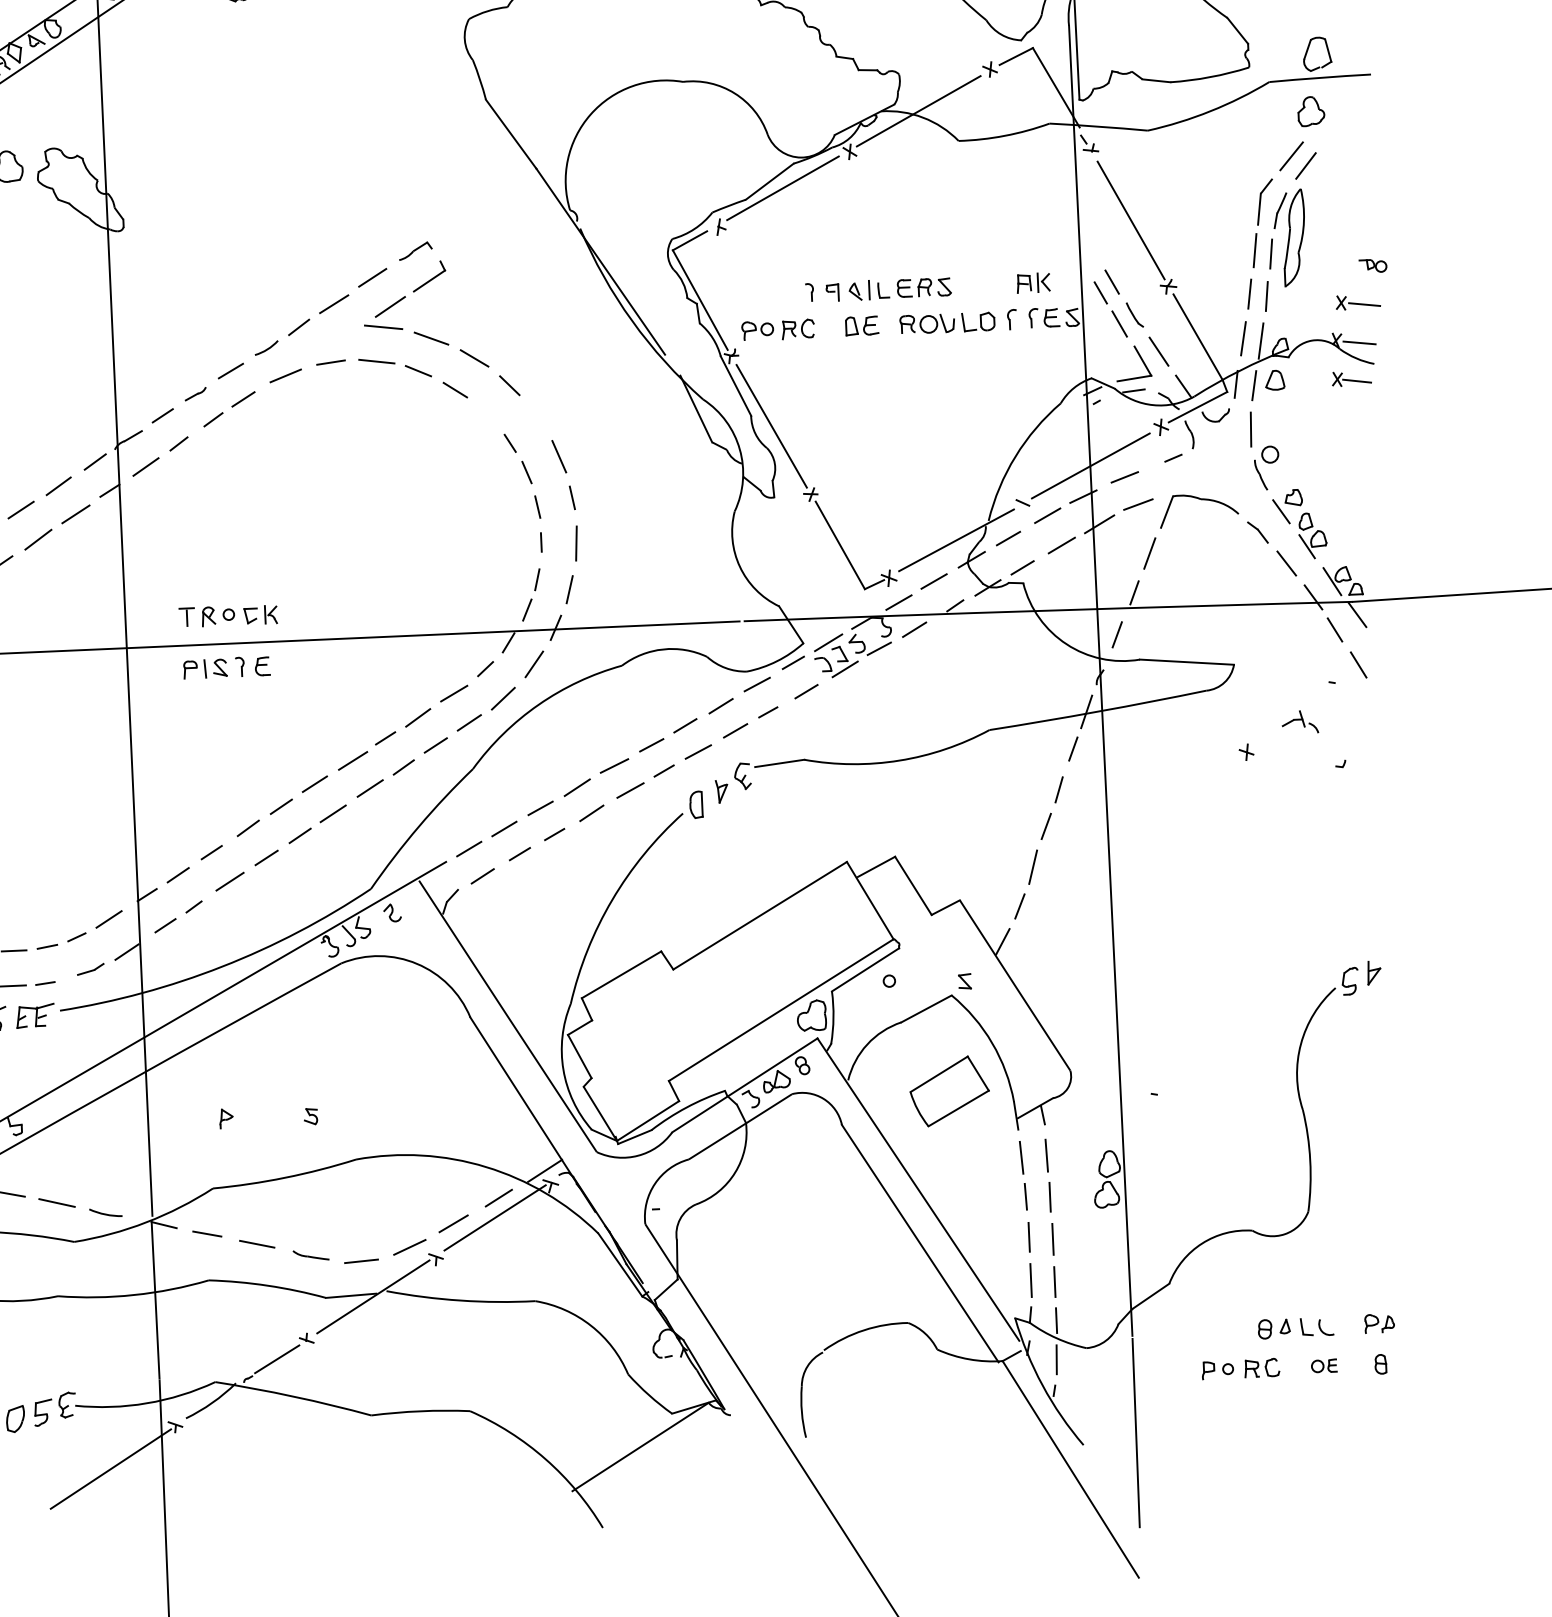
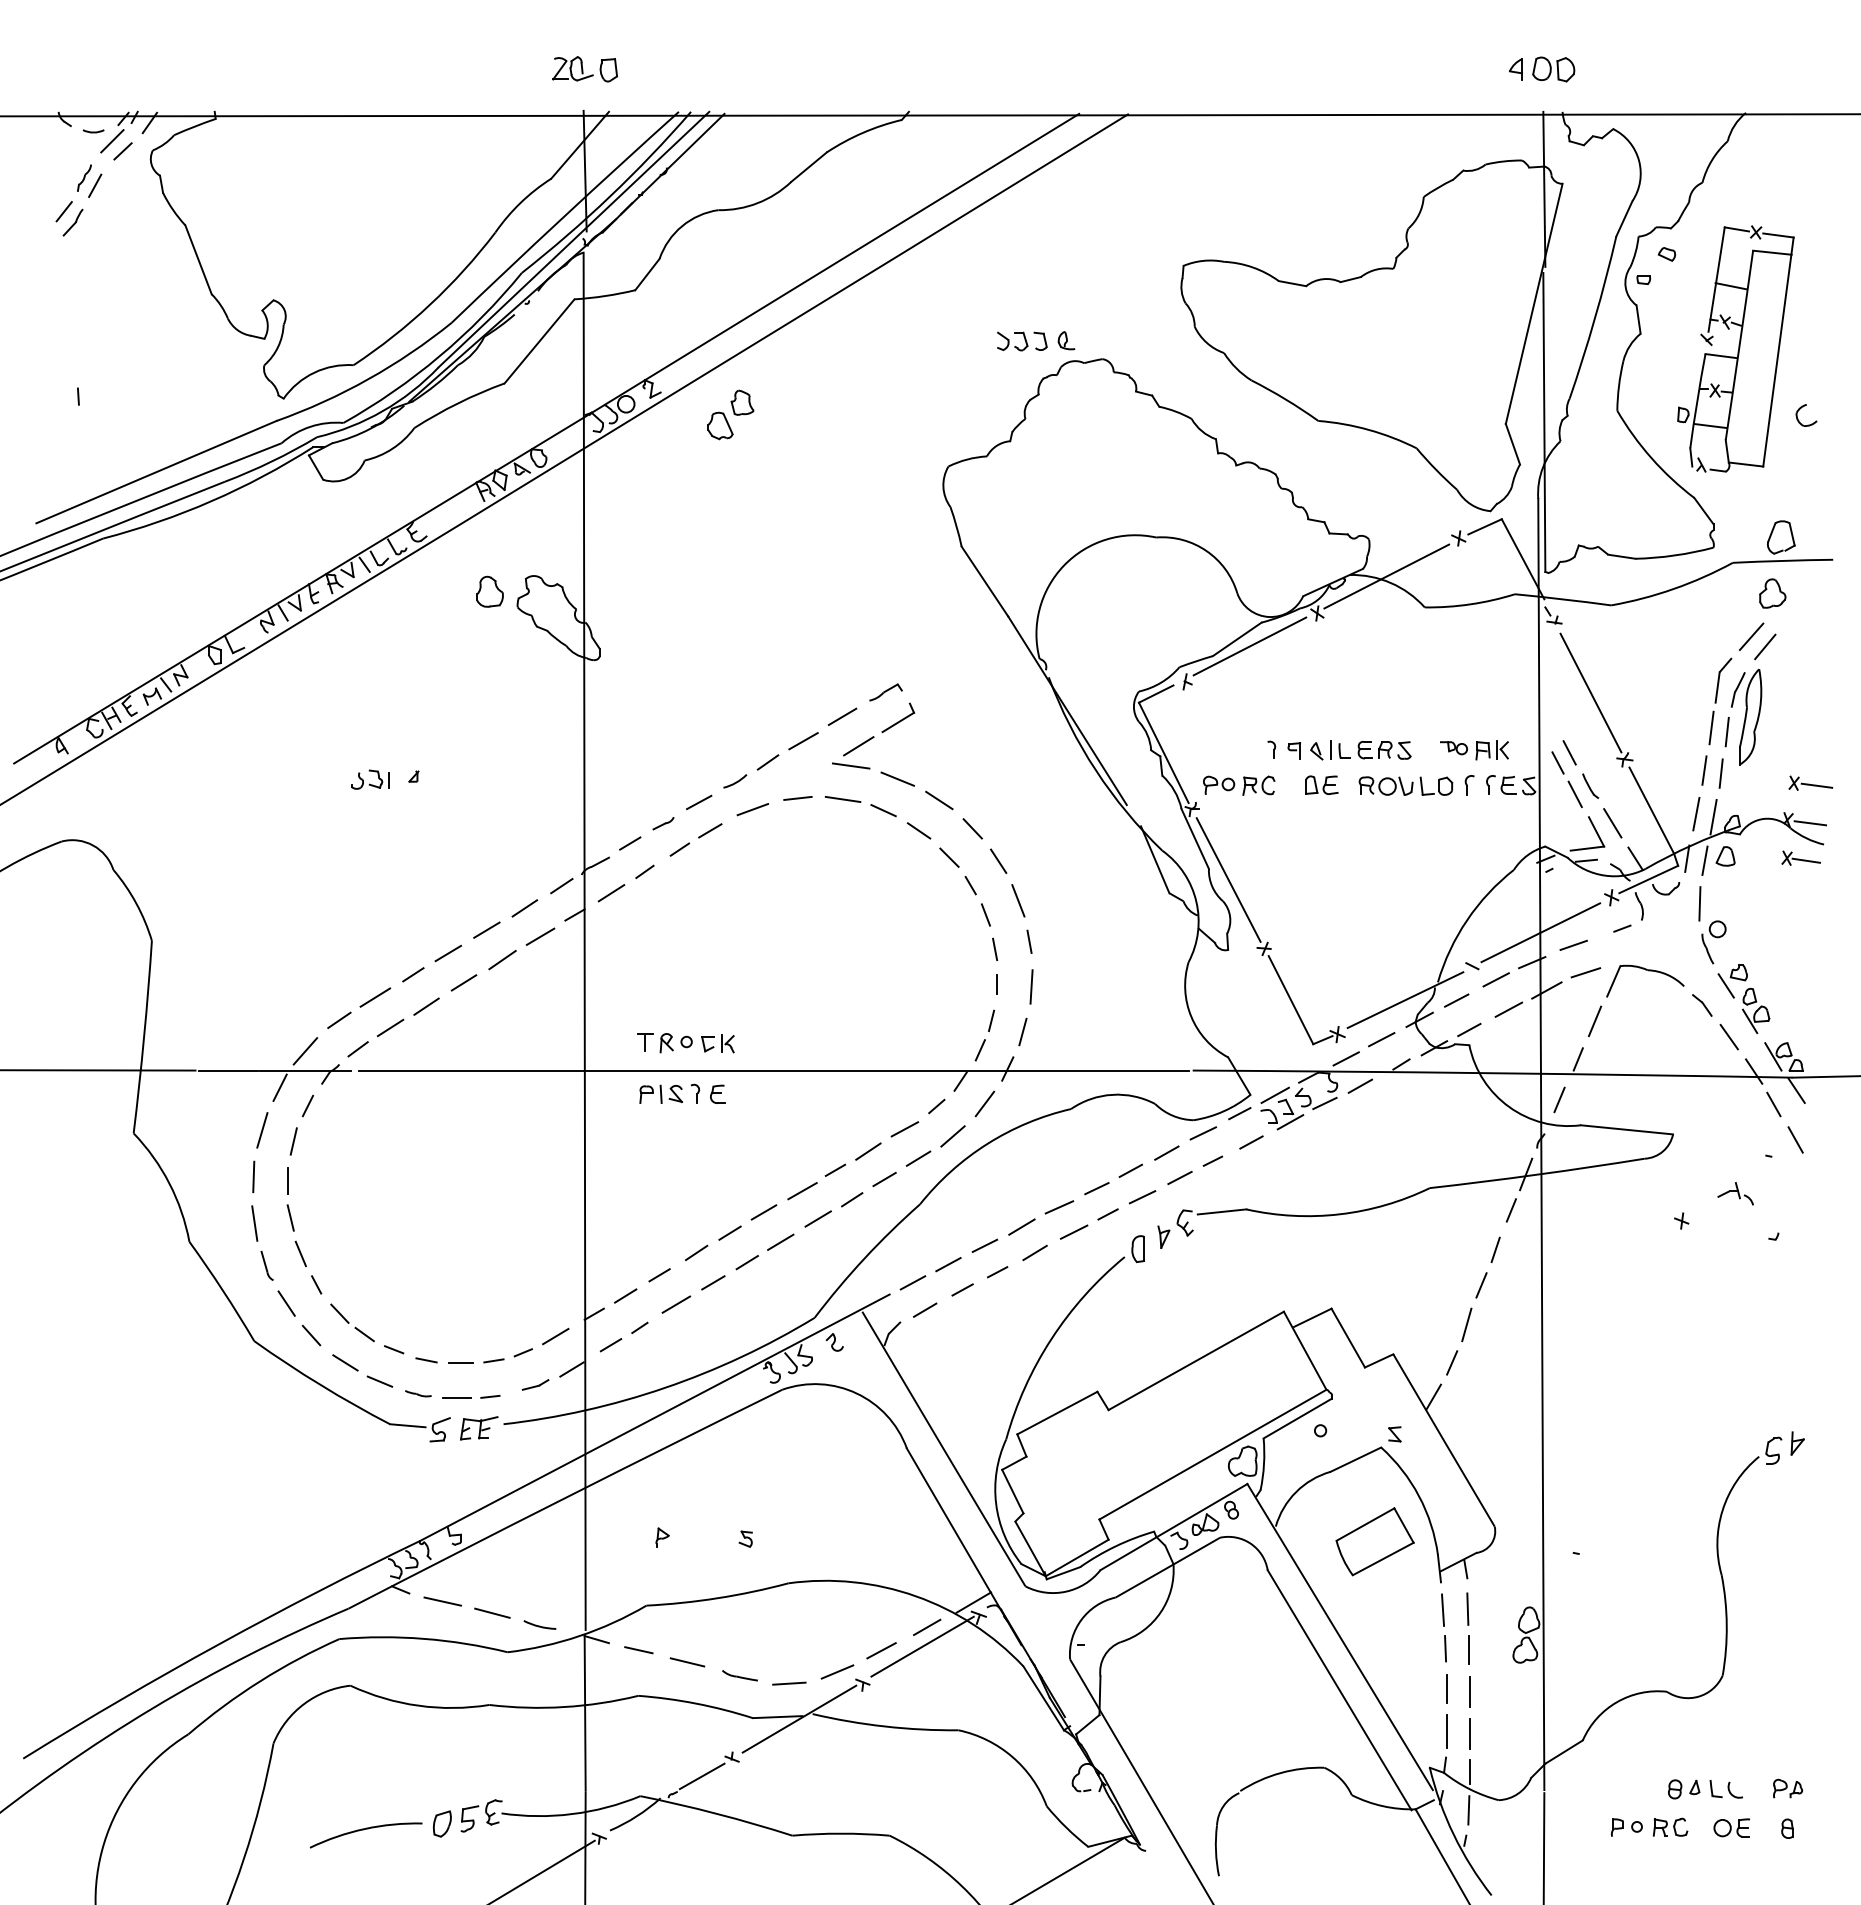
part: (1372, 266) -> (1453, 748), moved
line: (487, 415) -> (949, 857), added
line: (537, 416) -> (998, 860), added
part: (1324, 1365) -> (1731, 1827), size x1.43

